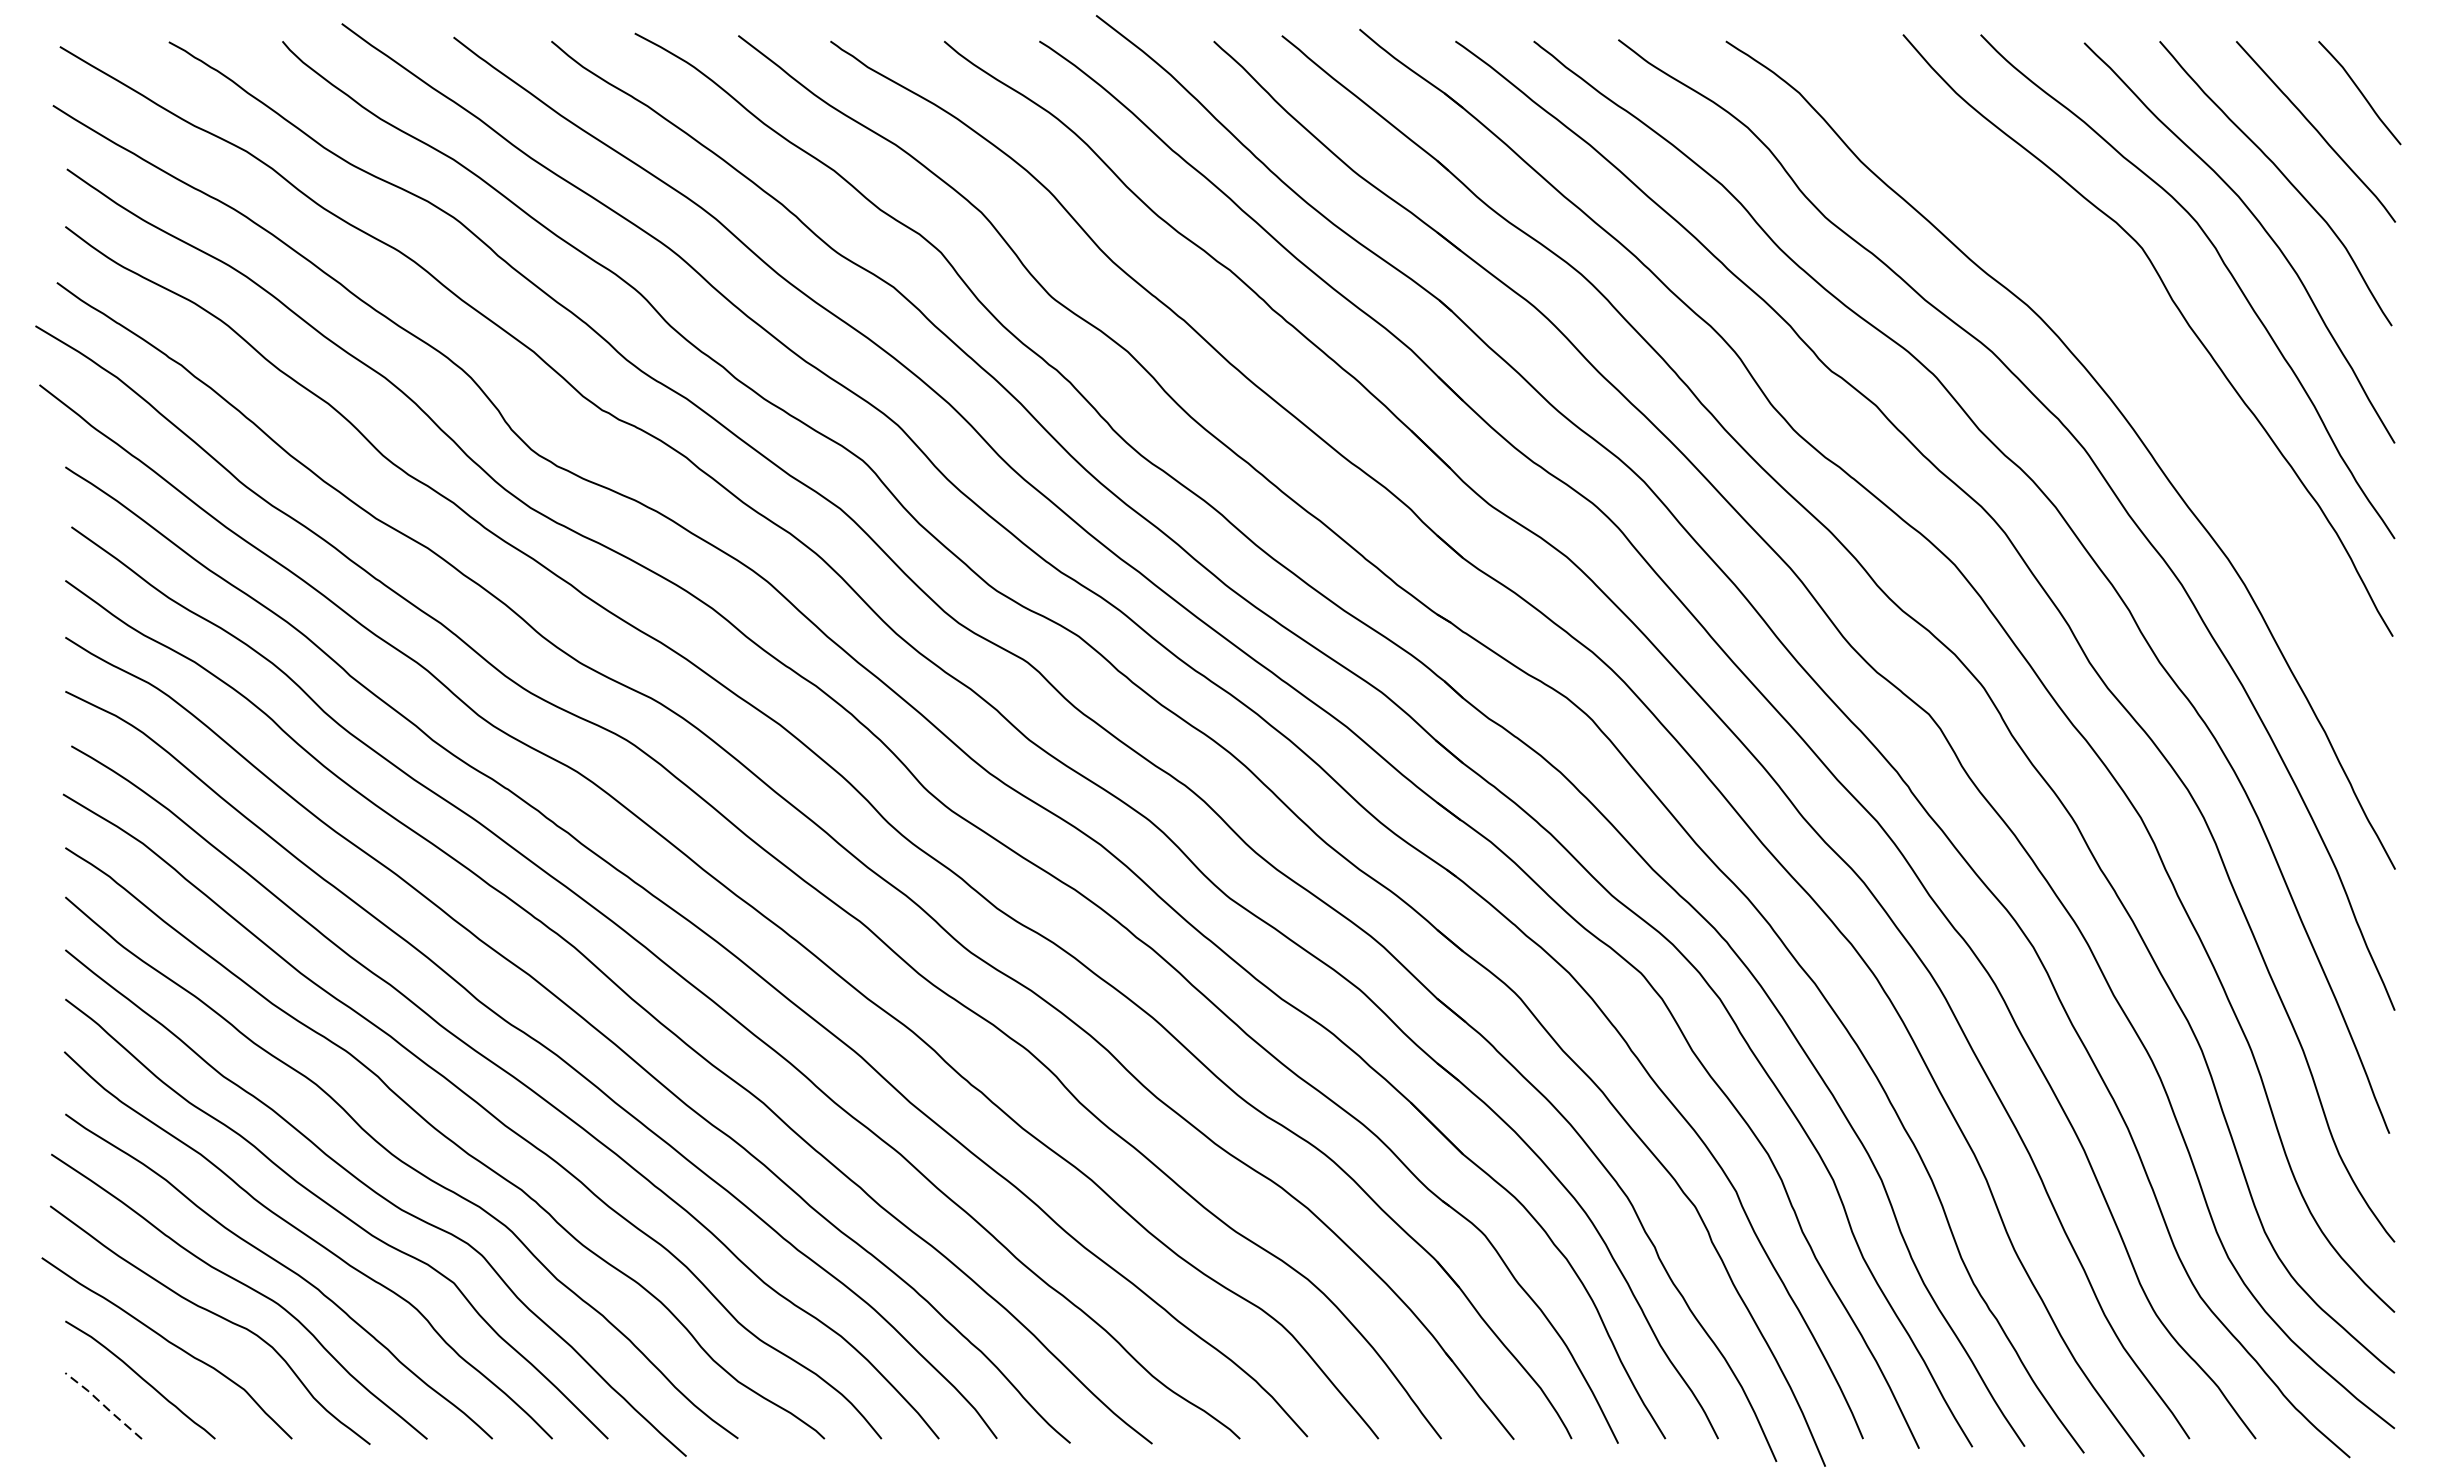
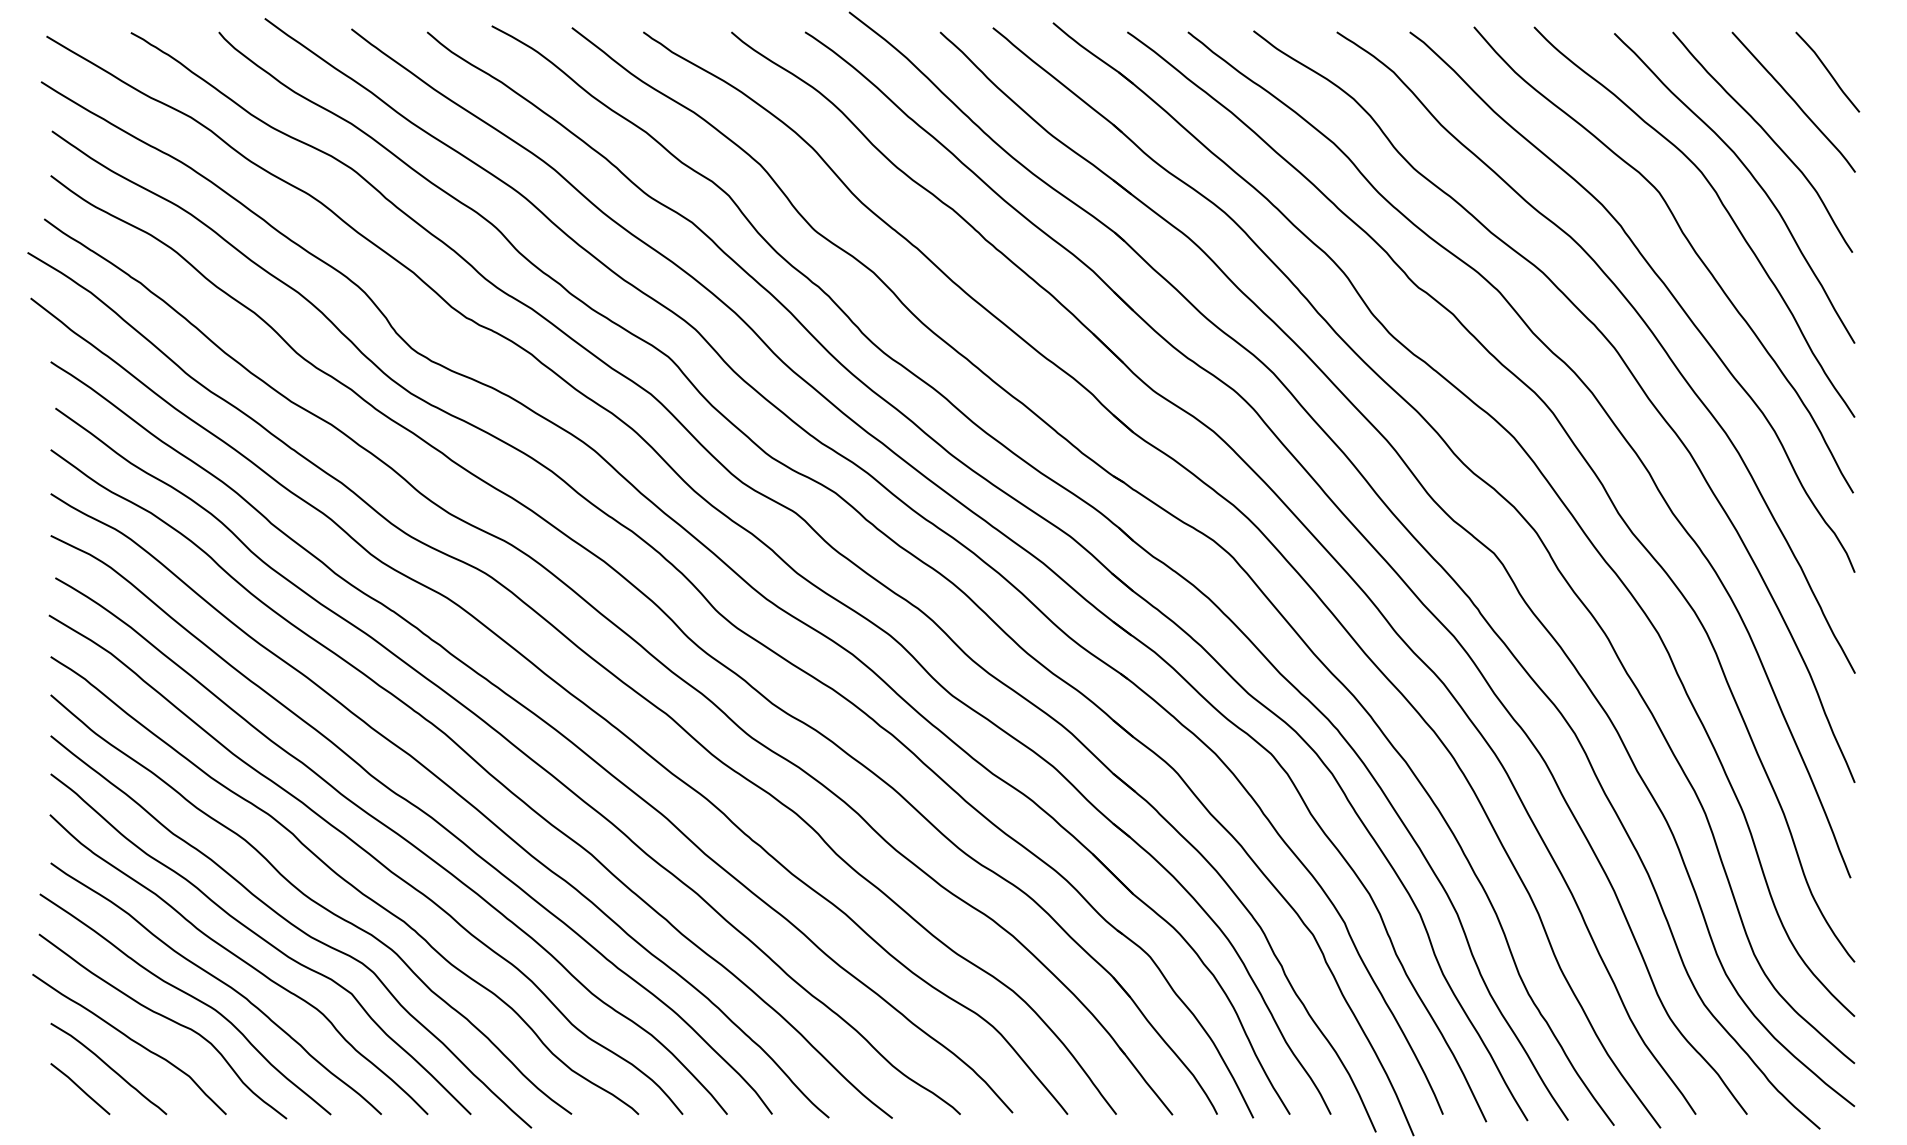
curve: (2138, 356) -> (1656, 276), added
line: (103, 1405) -> (80, 1088), dashed -> solid

